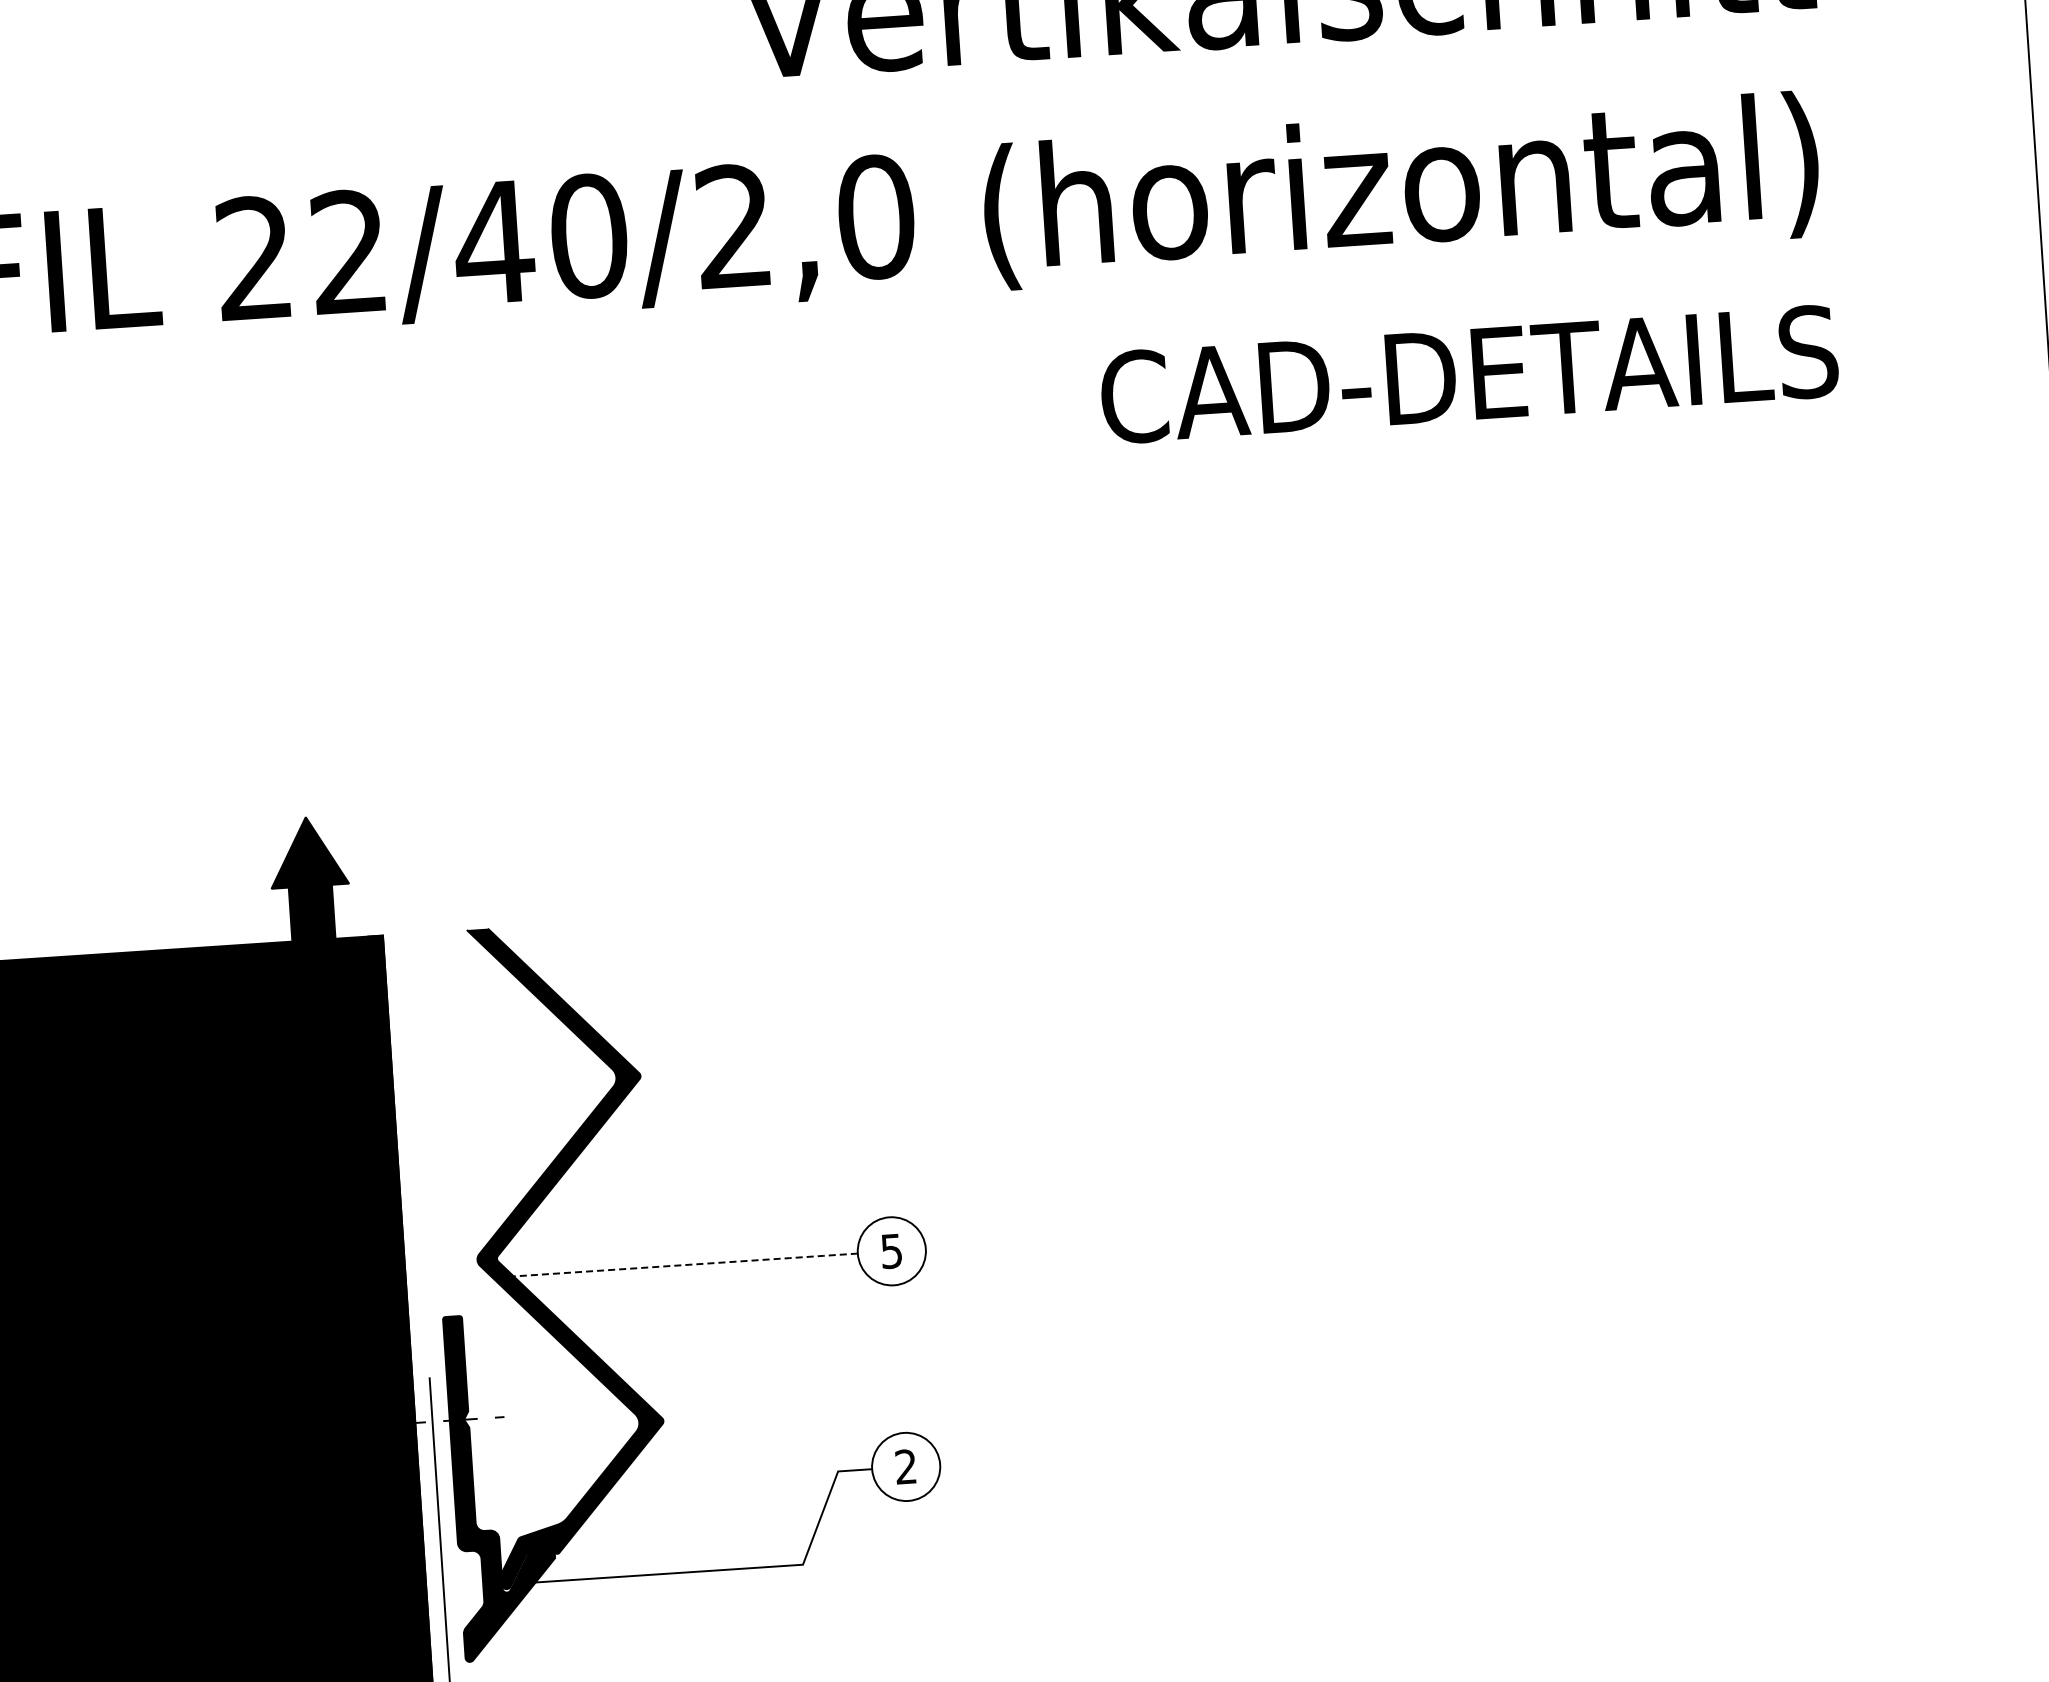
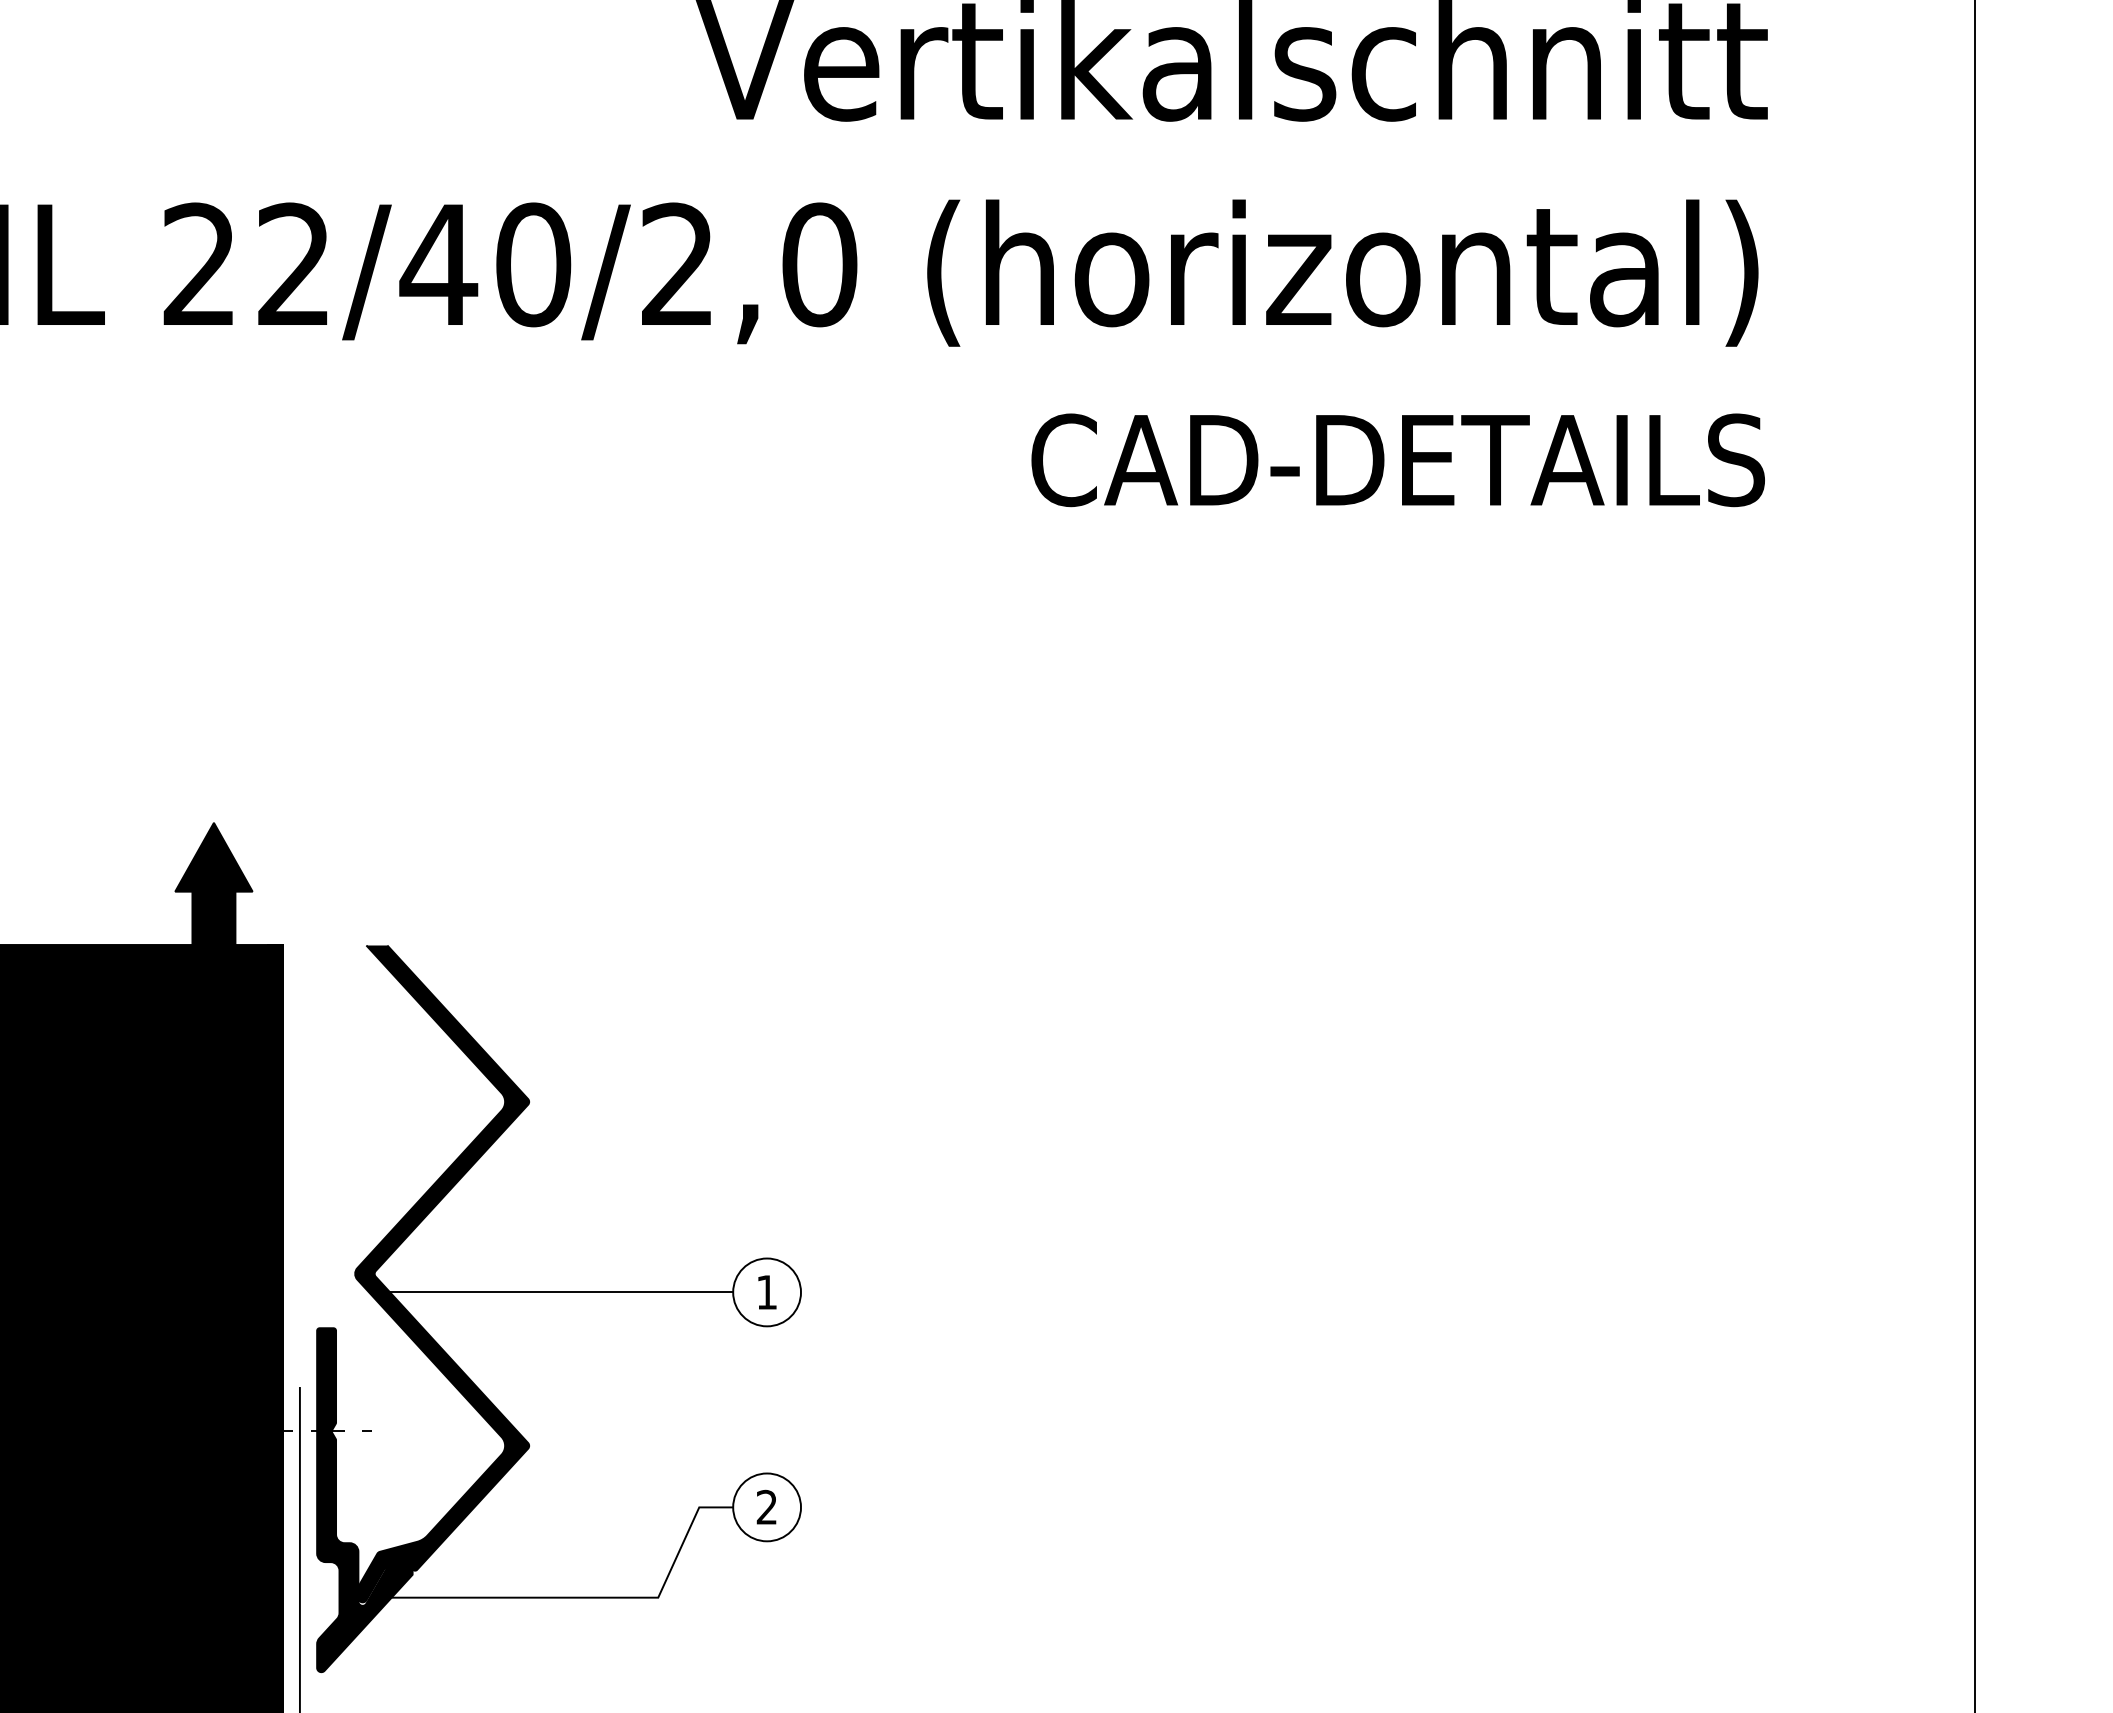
text: (891, 1251) -> (766, 1292), 5 -> 1
line: (686, 1265) -> (562, 1292), dashed -> solid

